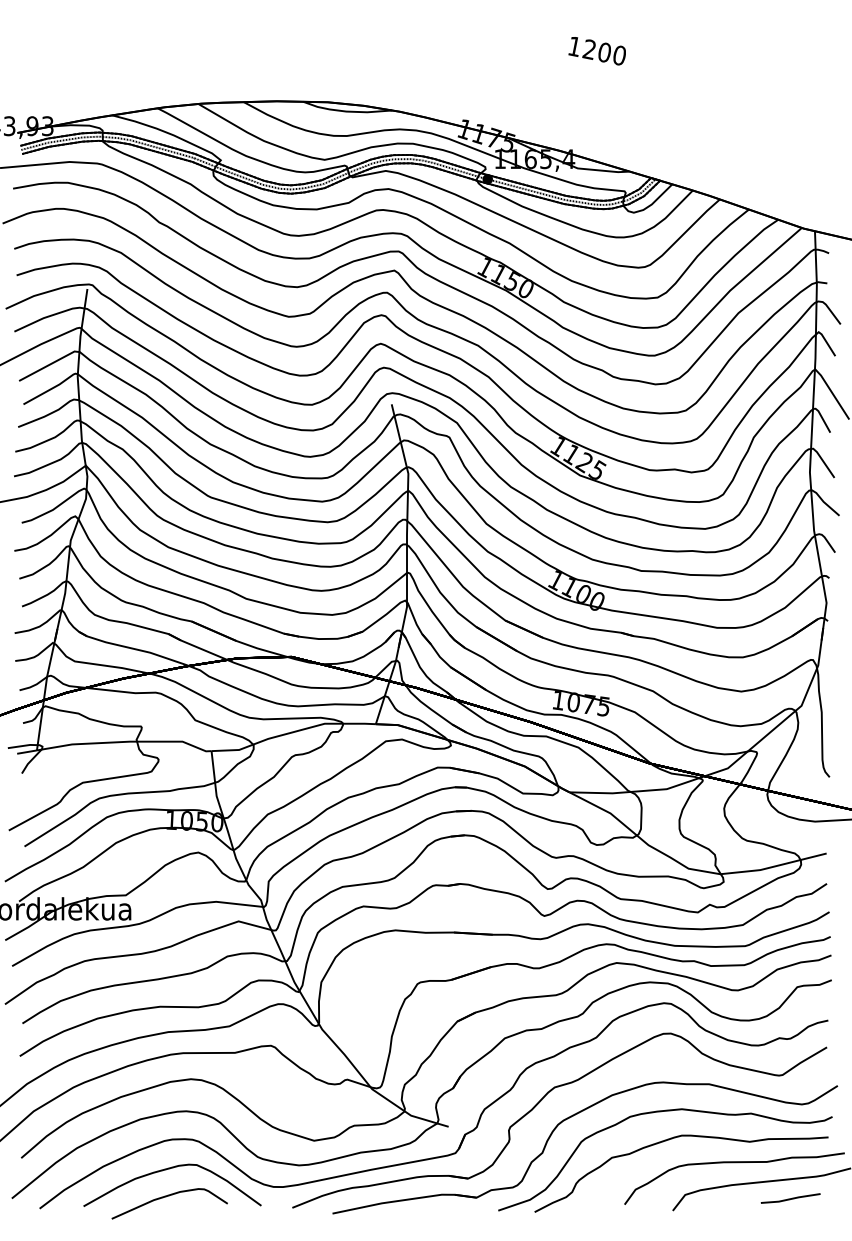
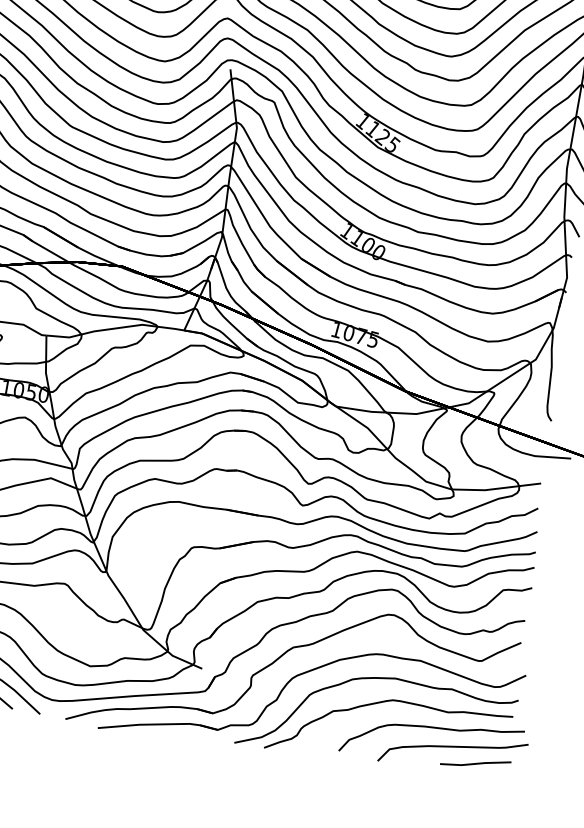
part: (790, 1198) -> (475, 763), size x1.43

